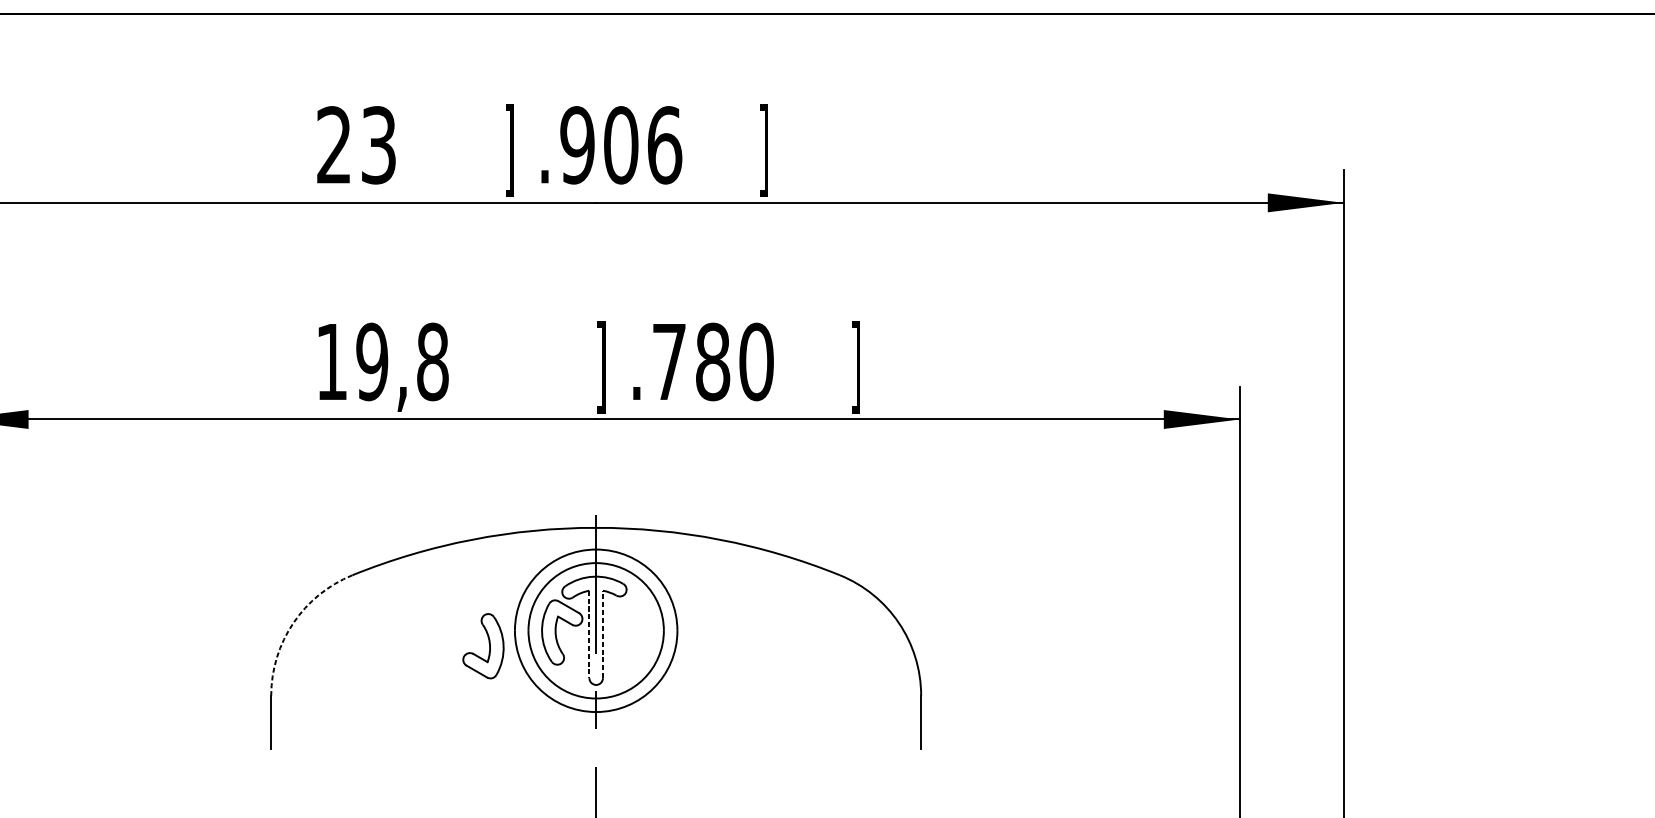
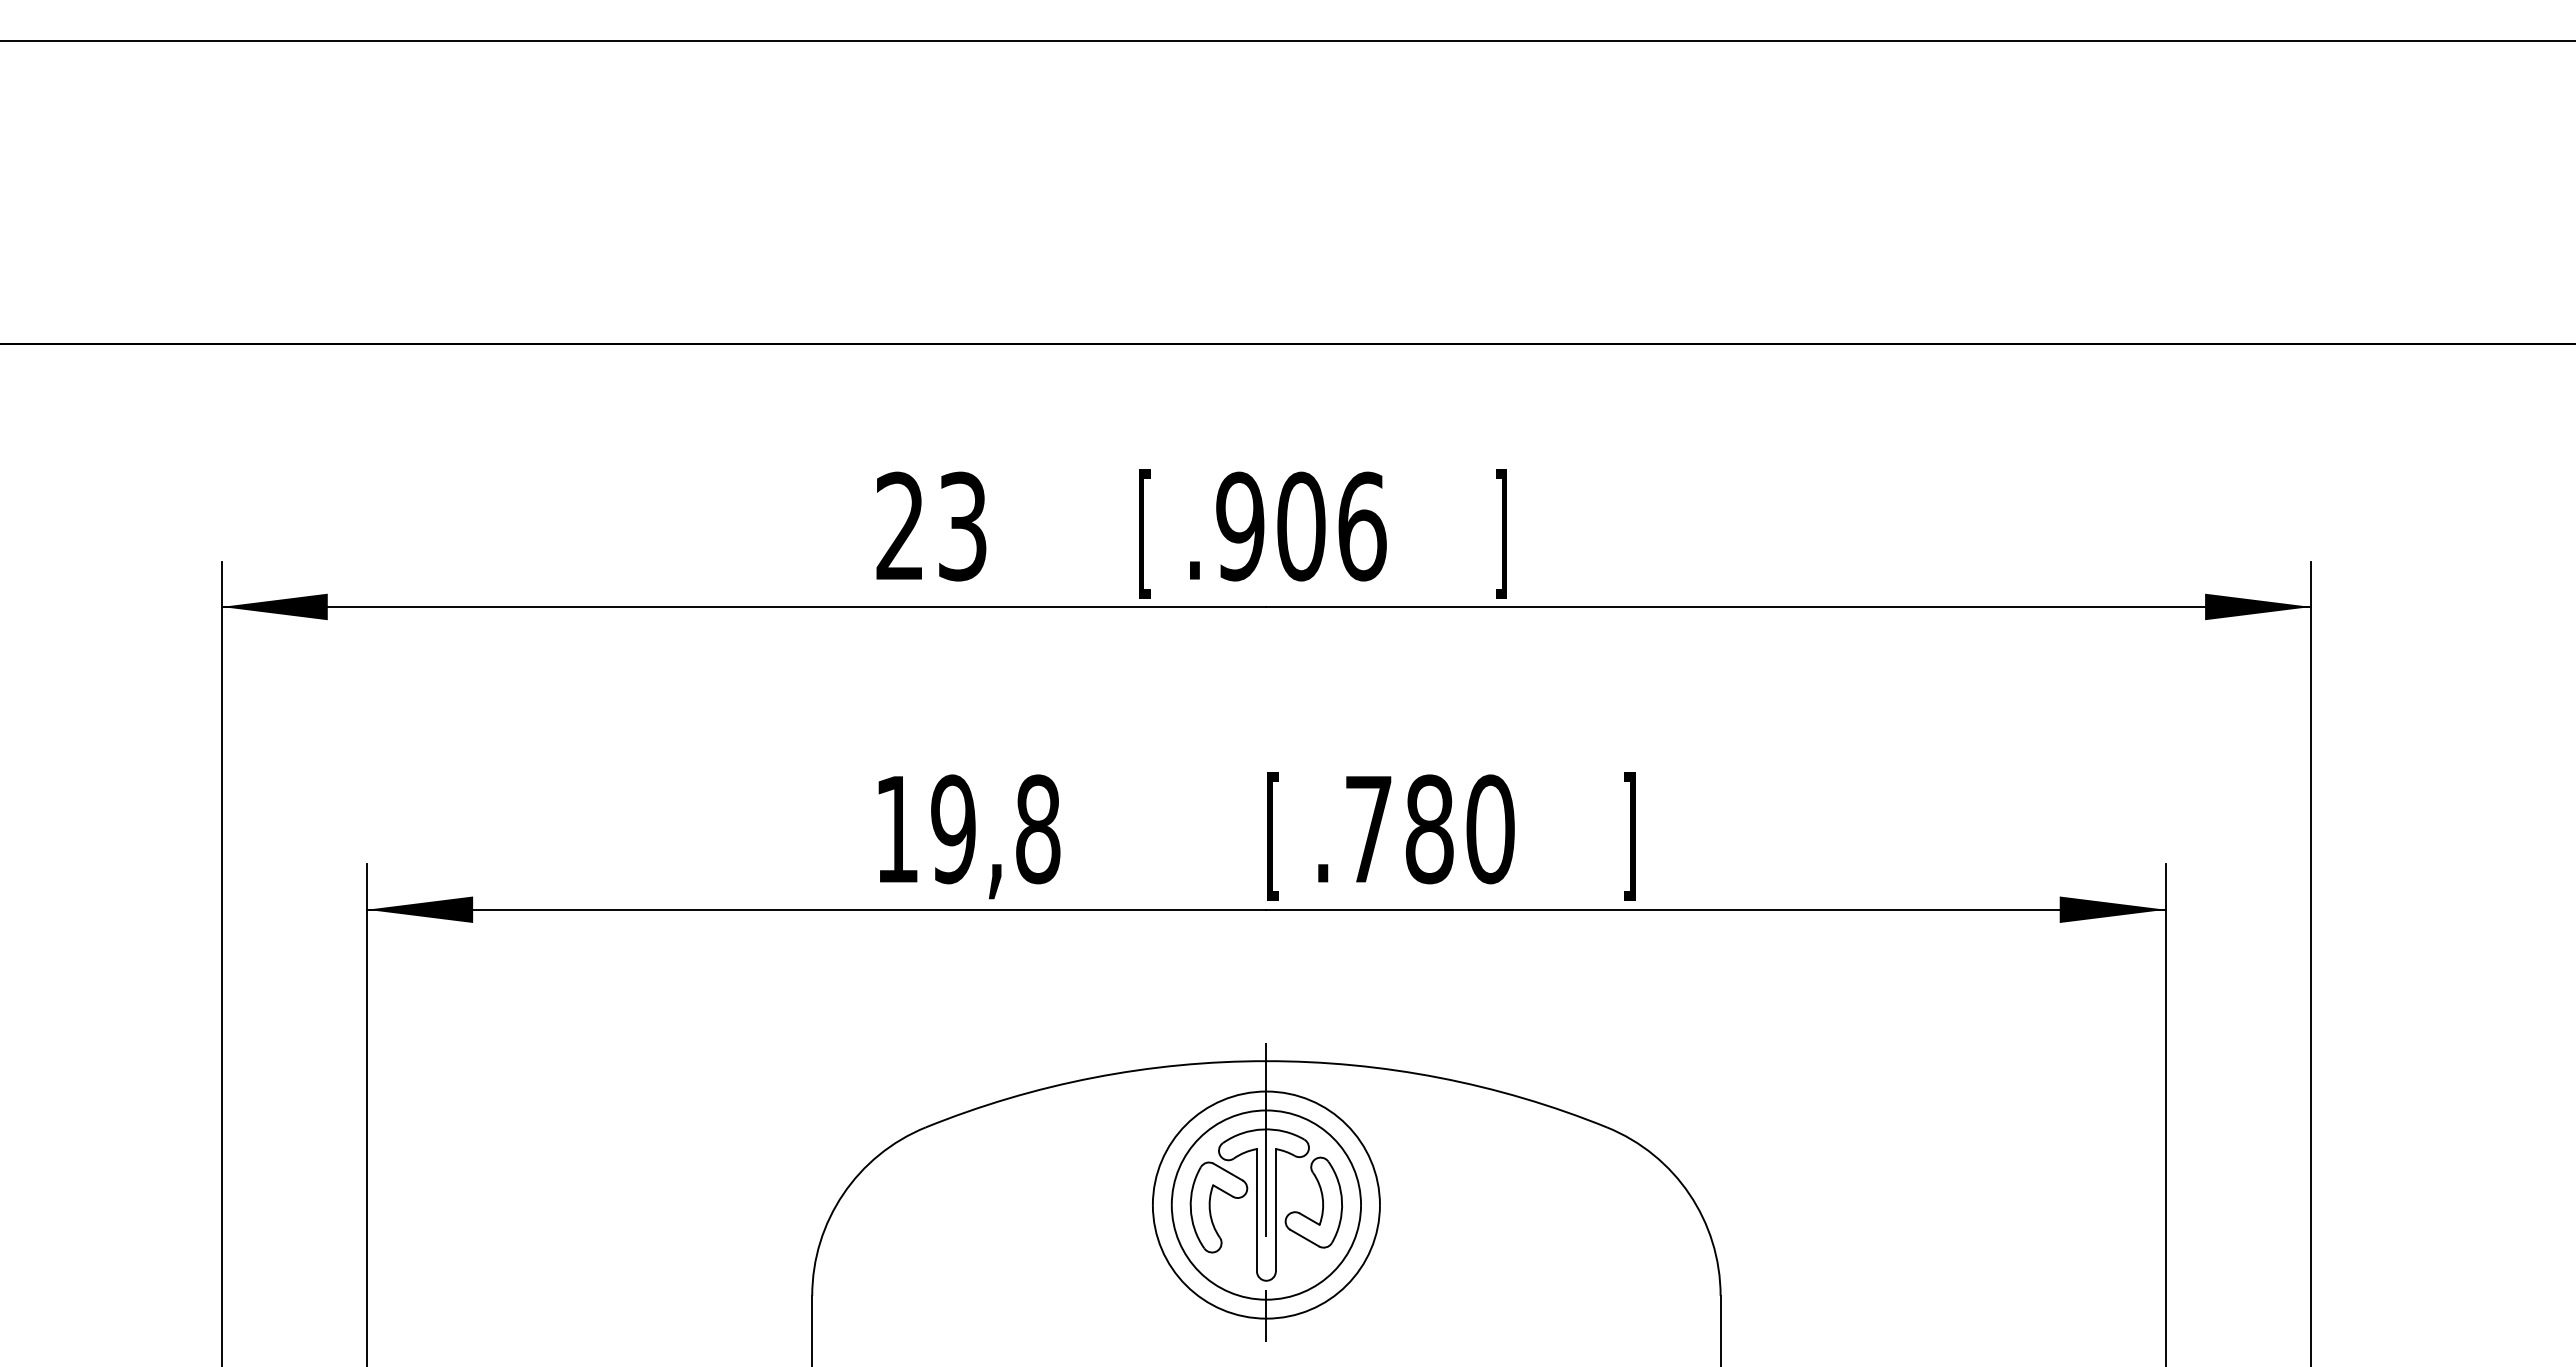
text: (508, 150) -> (1144, 533), ] -> [
text: (601, 367) -> (1273, 836), ] -> [
arc: (293, 623) -> (843, 1194), dashed -> solid
line: (602, 633) -> (1275, 1209), dashed -> solid
line: (589, 634) -> (1256, 1210), dashed -> solid
part: (488, 643) -> (1321, 1198), moved

